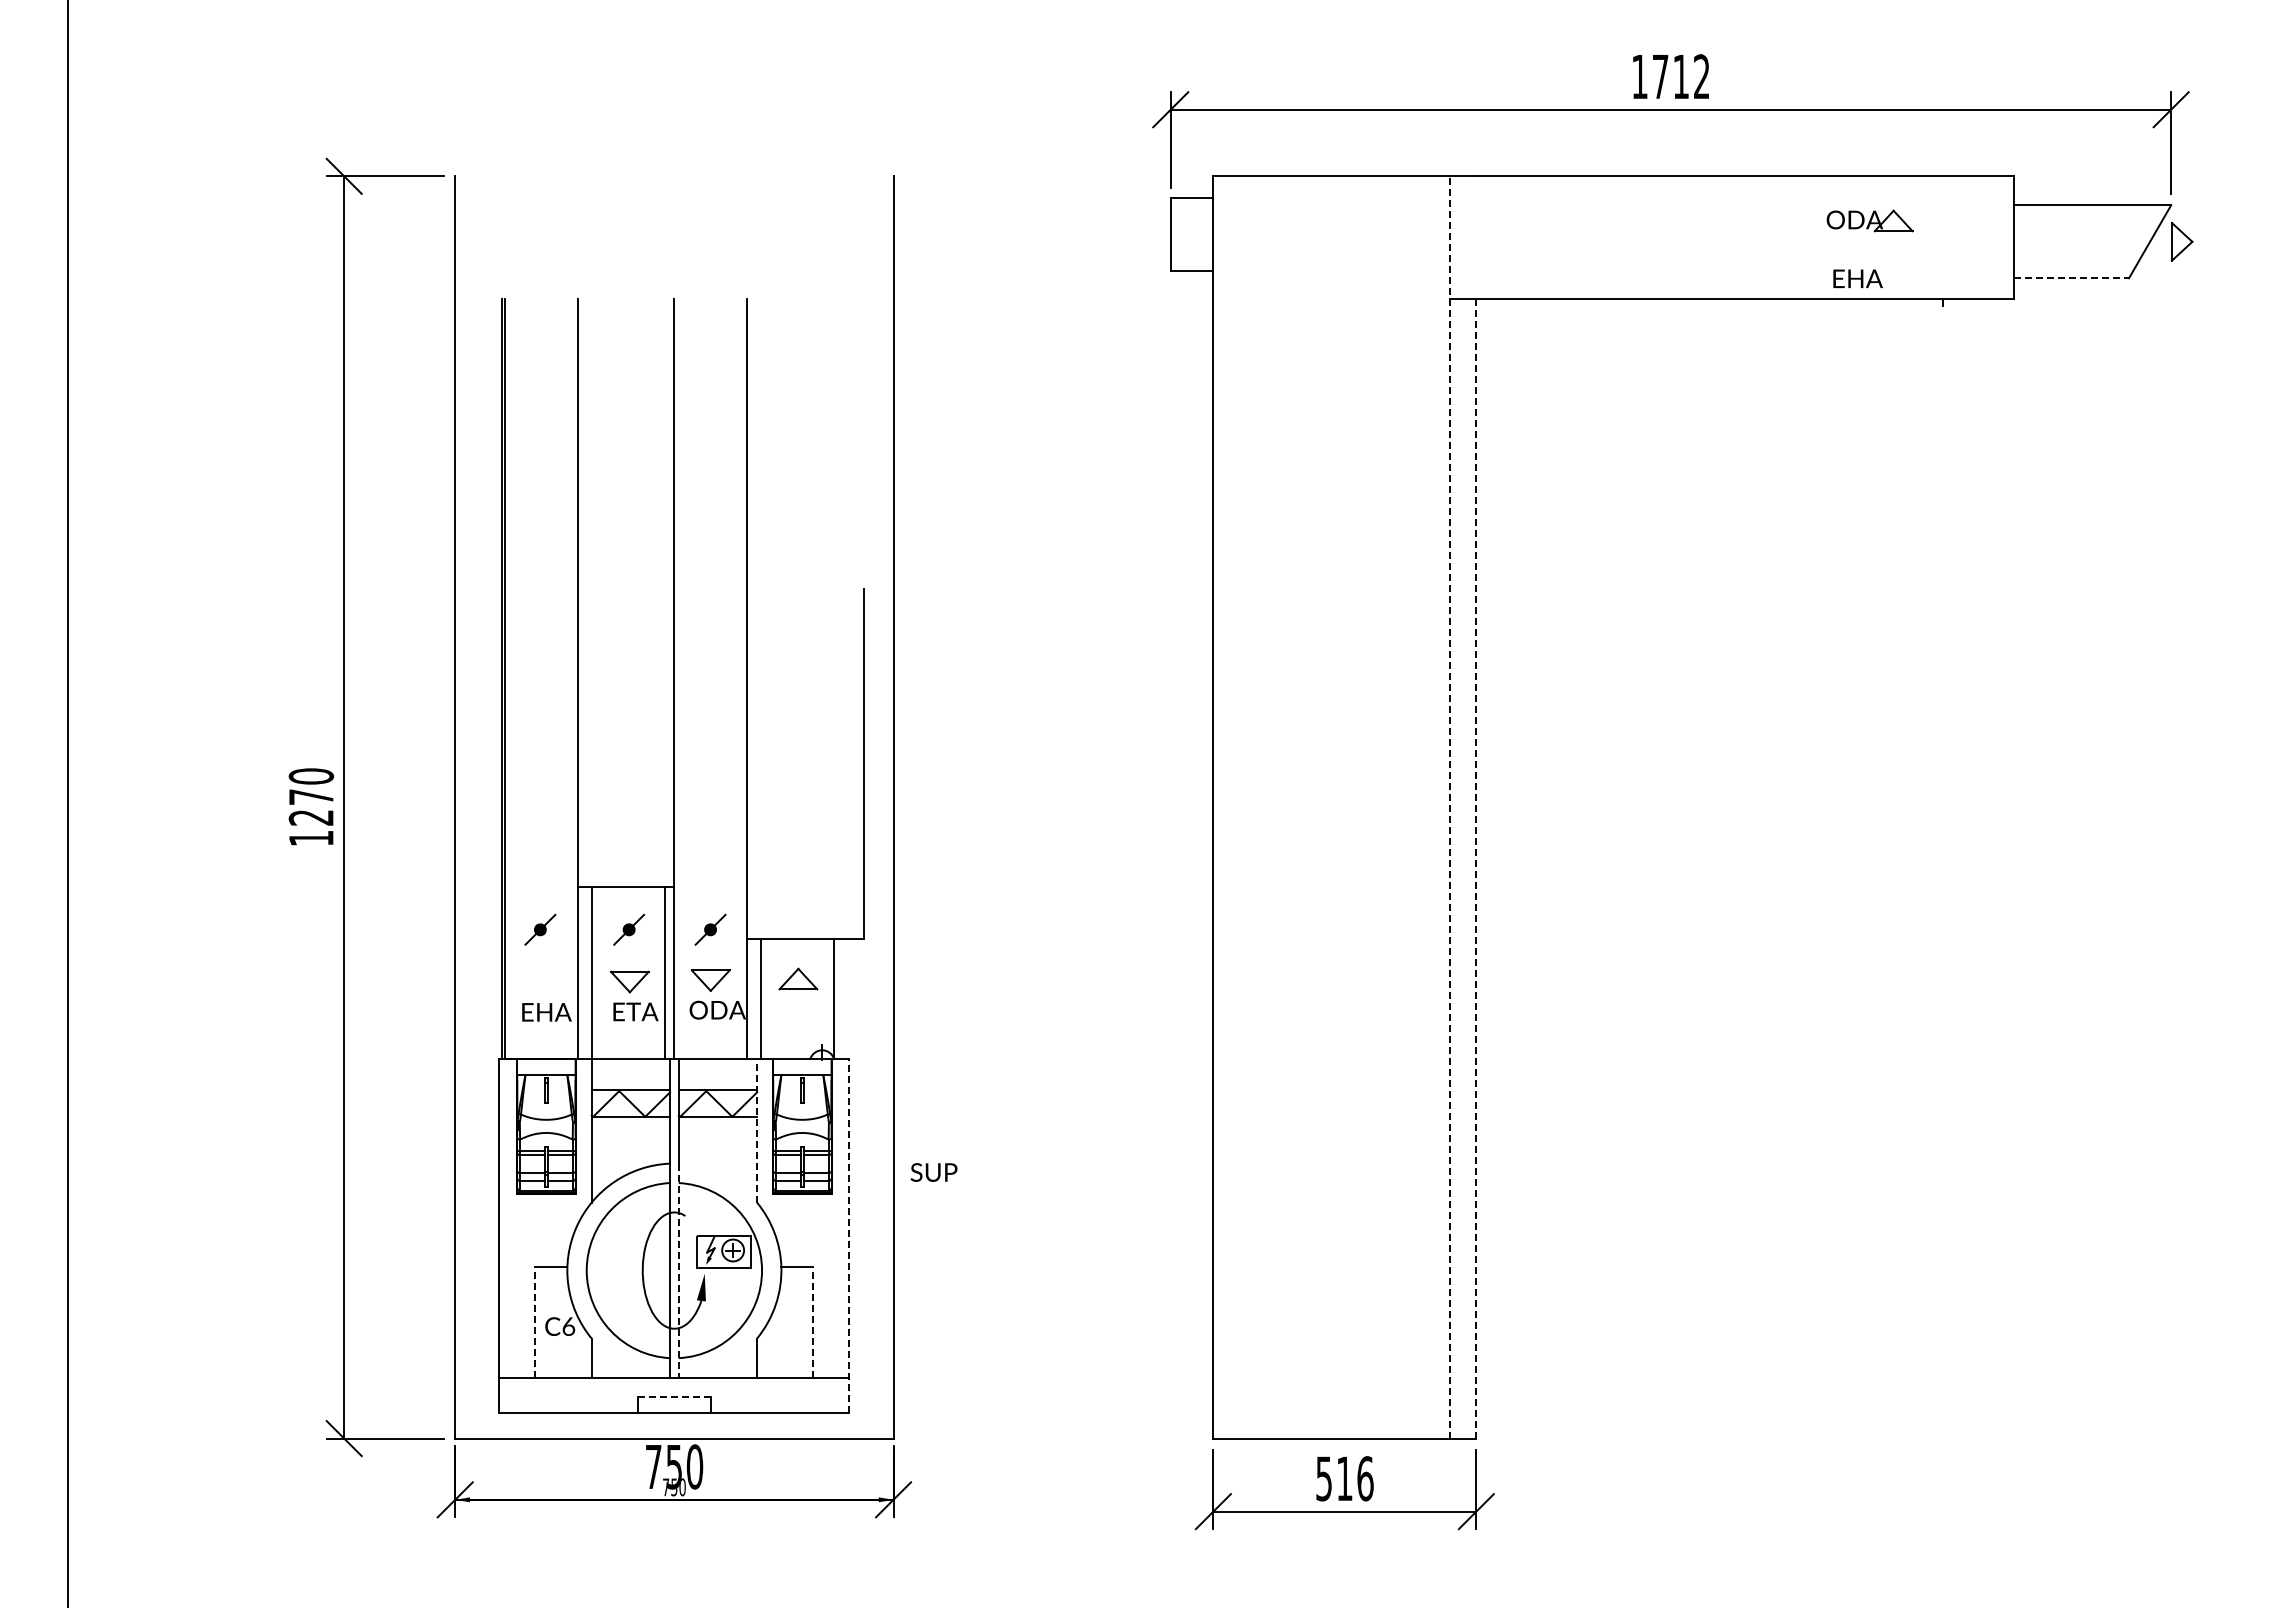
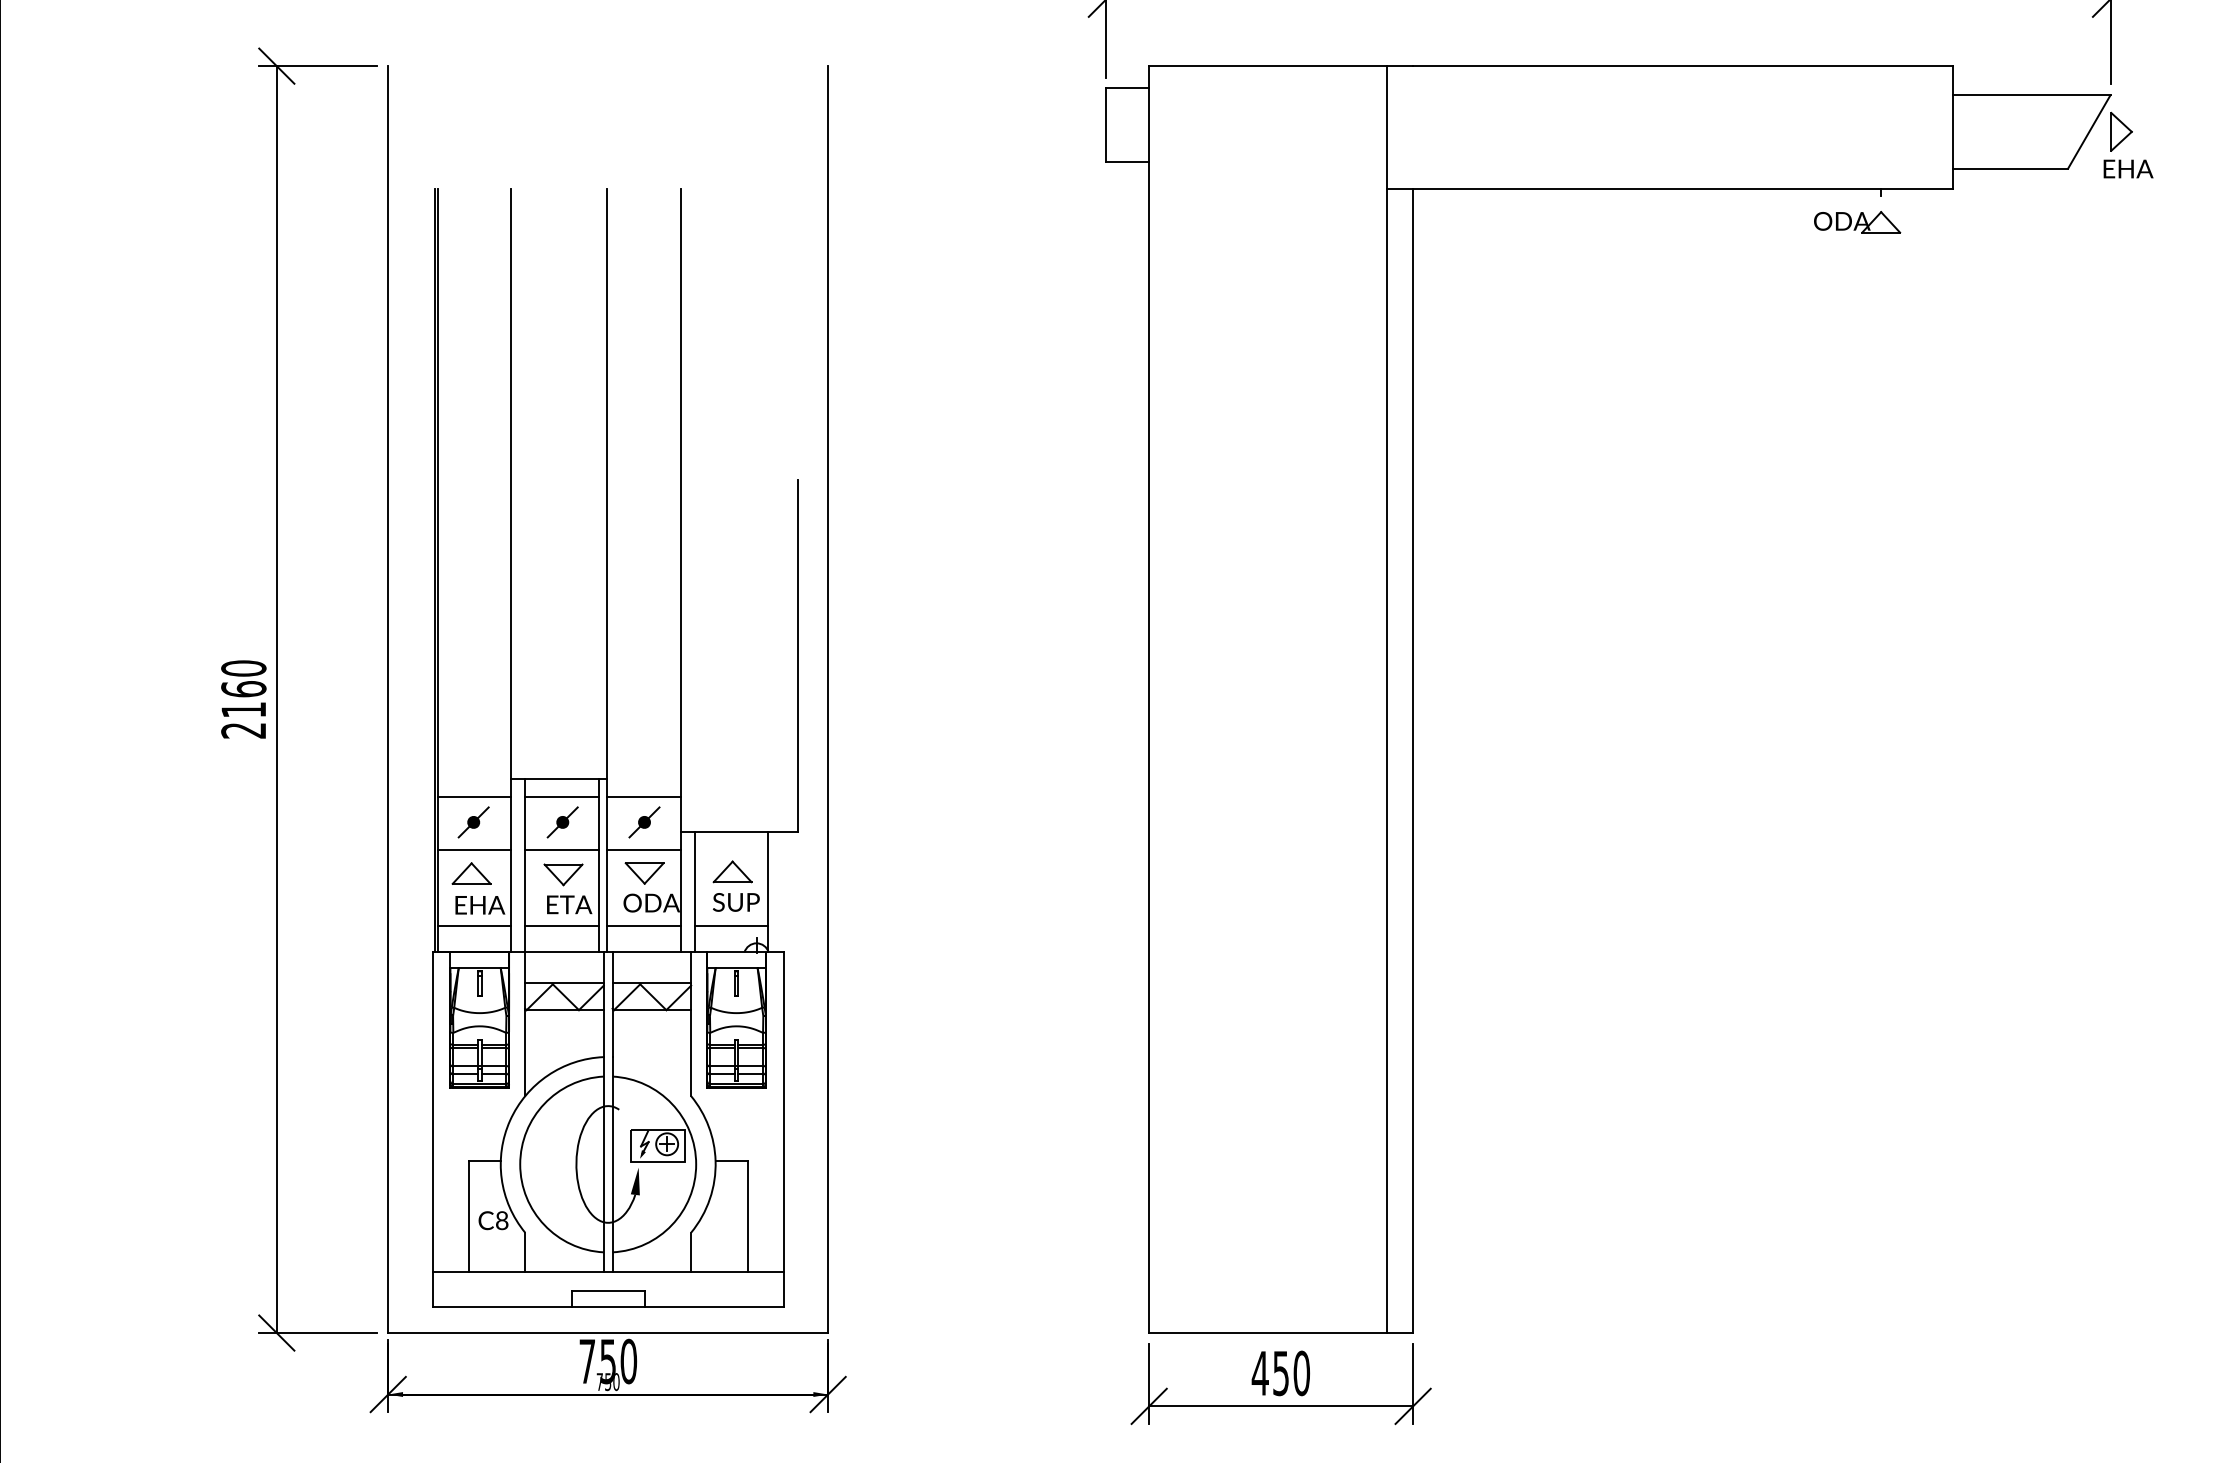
part: (1869, 220) -> (1856, 221), moved
text: (1857, 278) -> (2127, 168), moved
line: (2071, 278) -> (2010, 168), dashed -> solid
line: (1450, 806) -> (1387, 698), dashed -> solid
text: (311, 817) -> (243, 709), 1270 -> 2160
line: (1476, 868) -> (1413, 760), dashed -> solid
line: (540, 904) -> (473, 797), added
line: (627, 904) -> (561, 797), added
line: (709, 904) -> (643, 797), added
line: (540, 957) -> (473, 850), added
line: (627, 957) -> (561, 850), added
line: (709, 957) -> (643, 850), added
part: (538, 980) -> (471, 873), added
line: (540, 1033) -> (473, 926), added
line: (627, 1033) -> (561, 926), added
line: (709, 1033) -> (643, 926), added
line: (796, 1033) -> (730, 926), added
line: (757, 1130) -> (691, 1023), dashed -> solid
text: (933, 1172) -> (735, 902), moved
line: (849, 1235) -> (783, 1129), dashed -> solid
line: (678, 1270) -> (612, 1164), dashed -> solid
line: (535, 1321) -> (468, 1215), dashed -> solid
line: (813, 1321) -> (747, 1215), dashed -> solid
text: (568, 1326) -> (501, 1220), C6 -> C8
line: (674, 1396) -> (608, 1290), dashed -> solid
text: (1344, 1478) -> (1280, 1373), 516 -> 450

